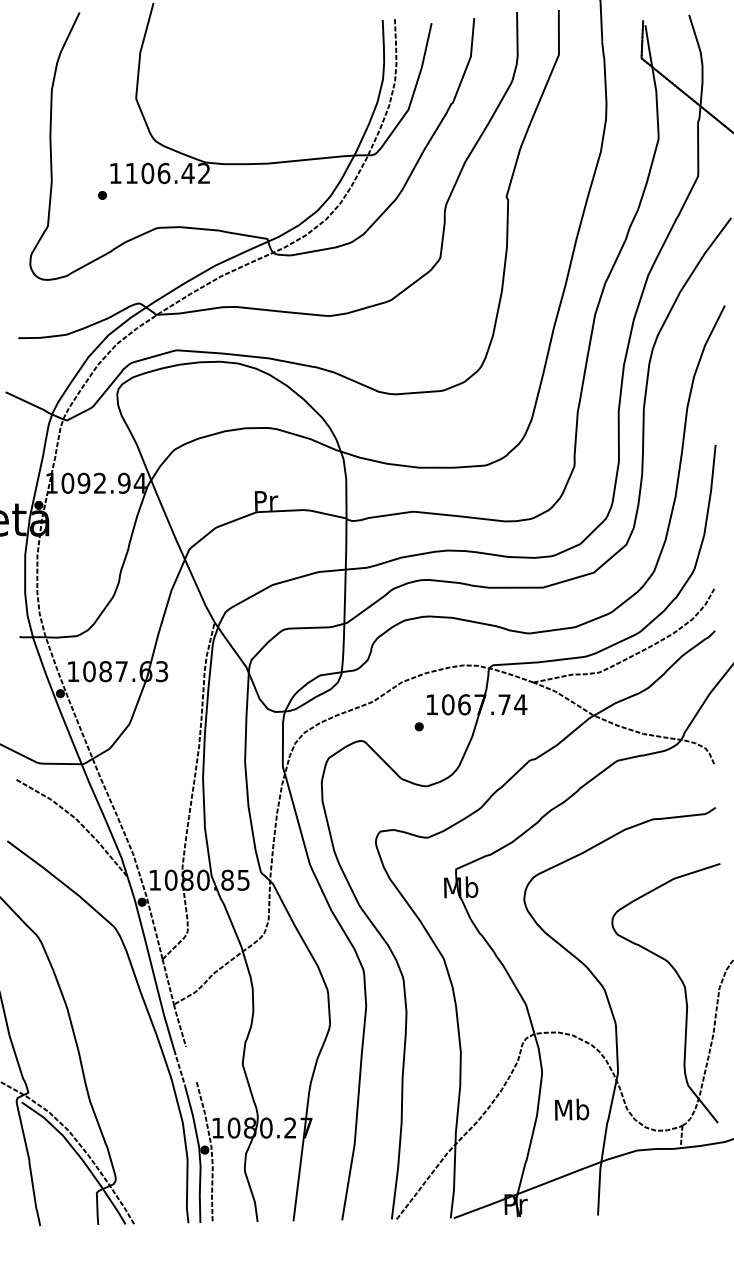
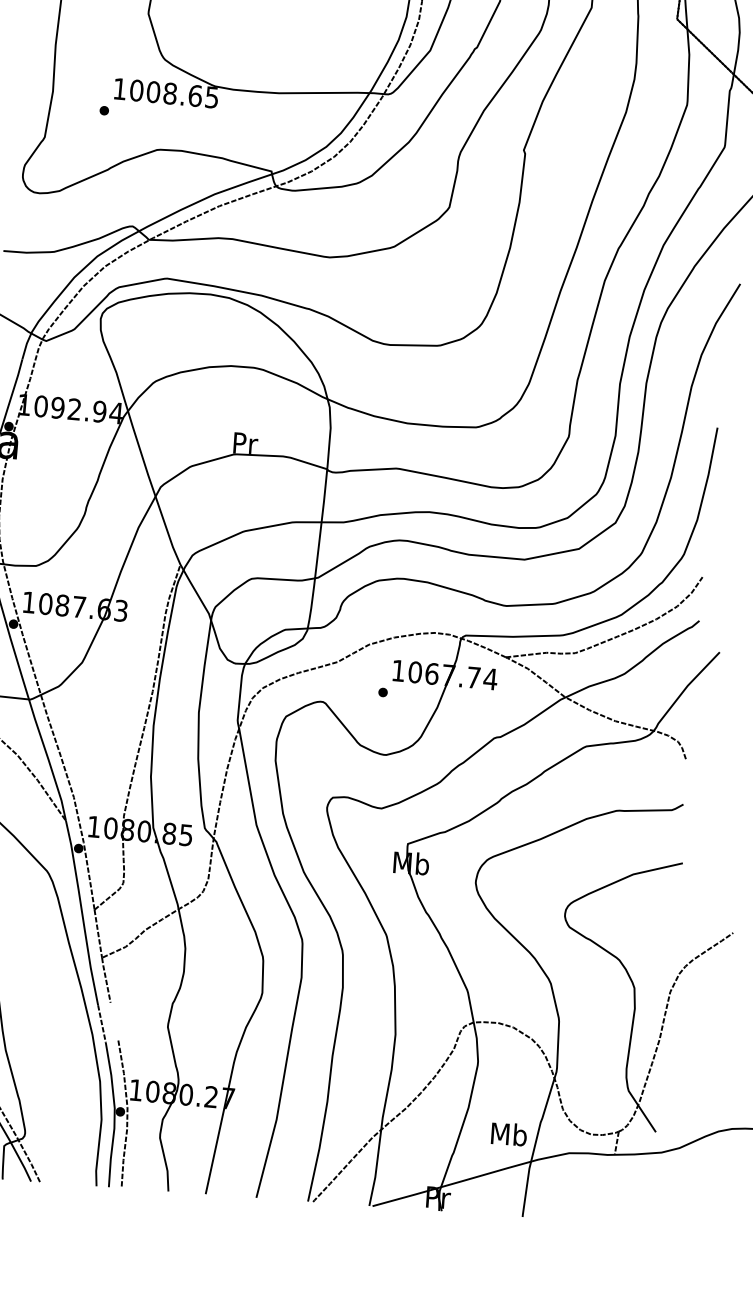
text: (167, 173) -> (173, 94), 1106.42 -> 1008.65
text: (572, 1109) -> (509, 1134), moved

